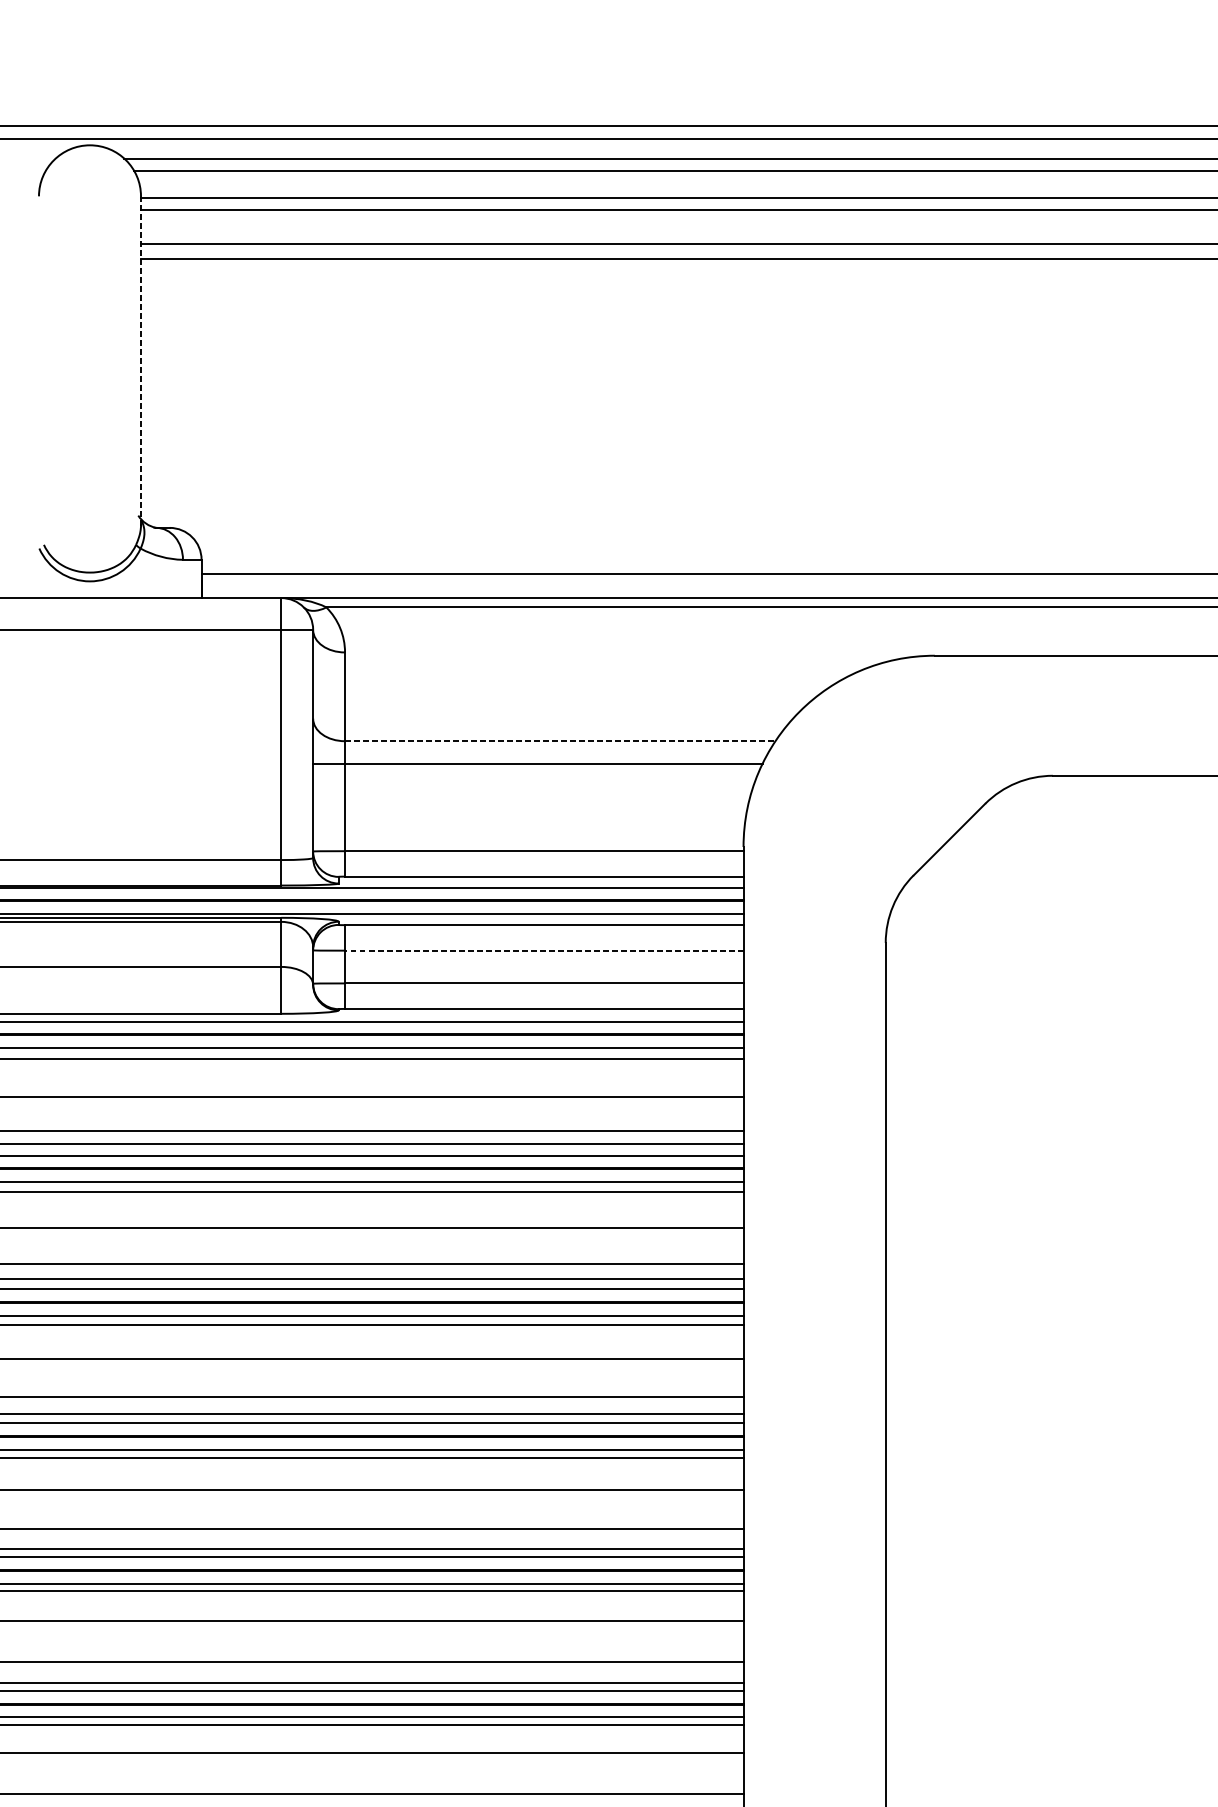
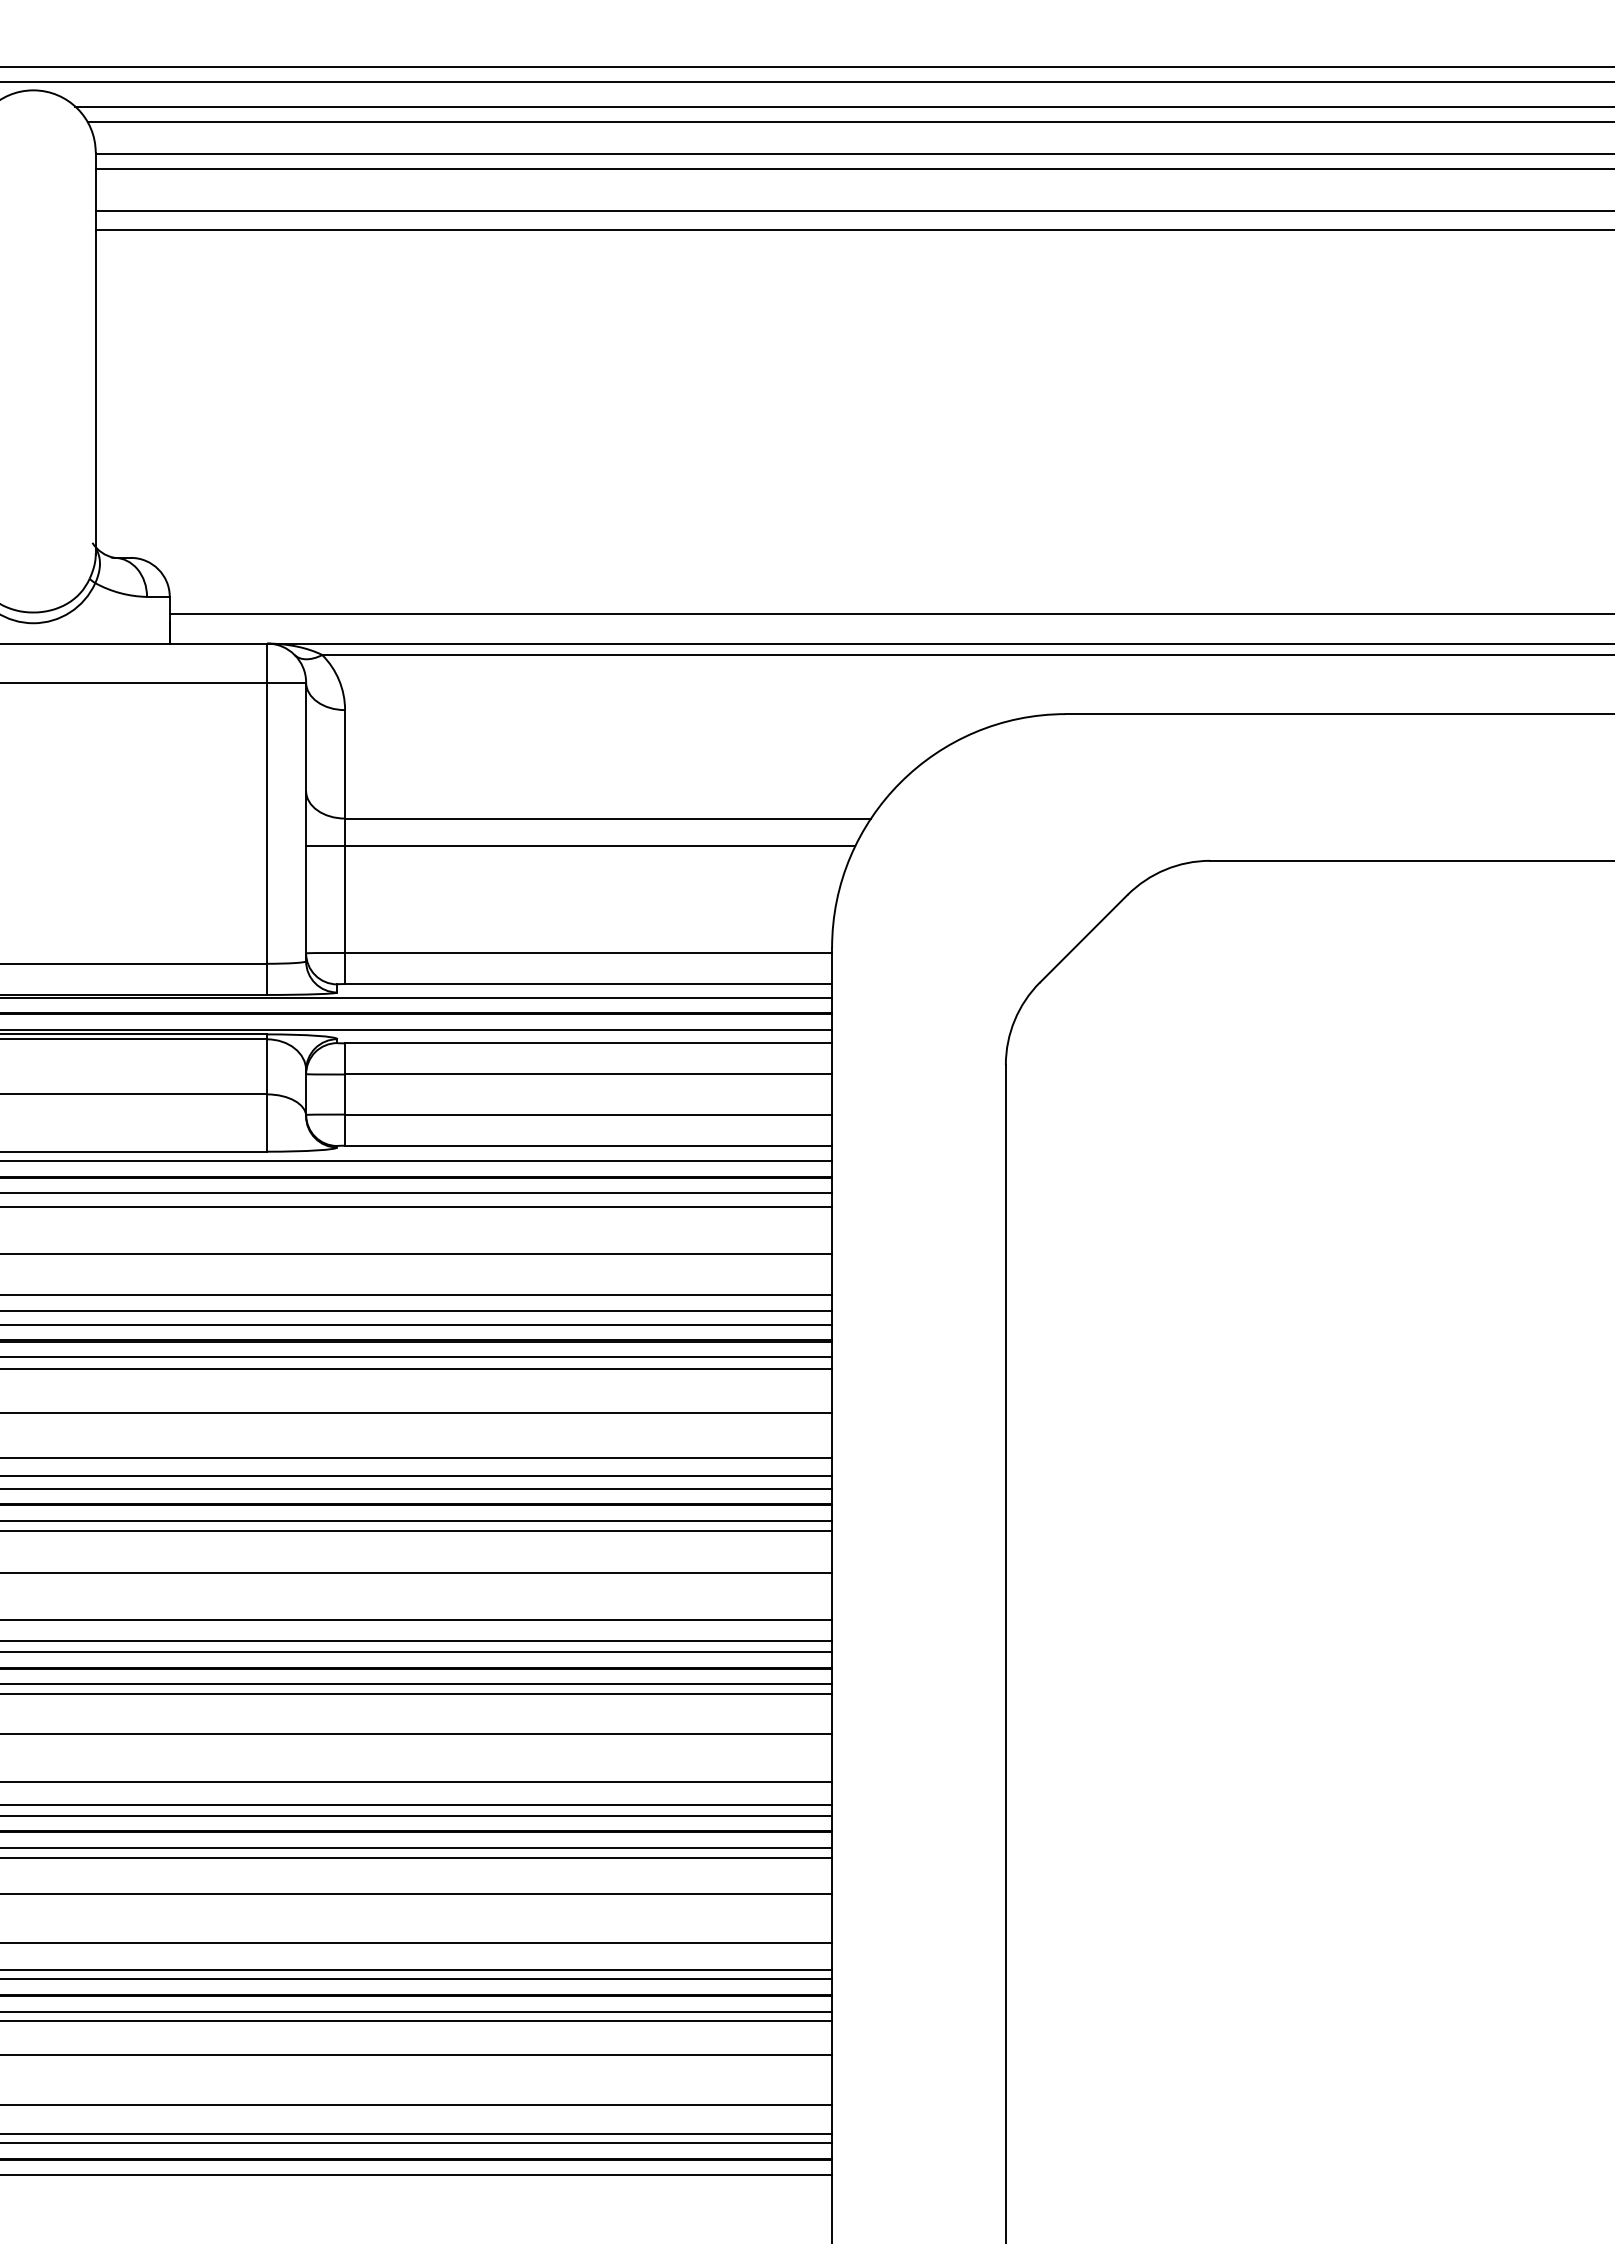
line: (140, 360) -> (95, 353), dashed -> solid
line: (560, 741) -> (608, 818), dashed -> solid
line: (544, 950) -> (588, 1074), dashed -> solid

